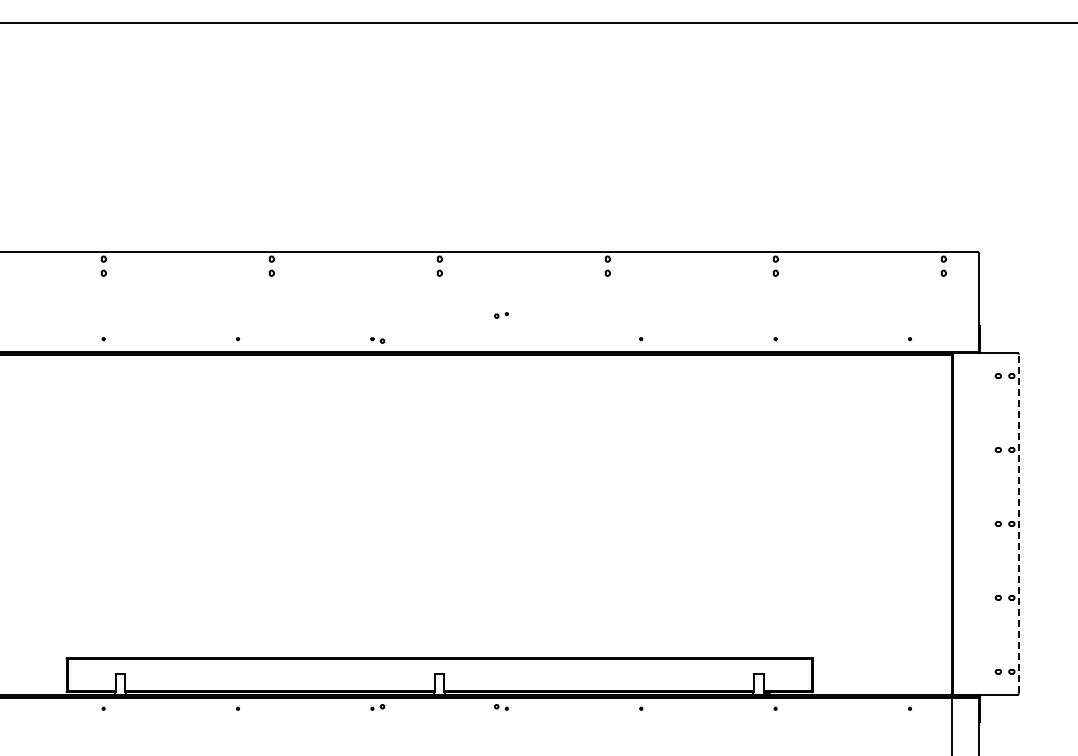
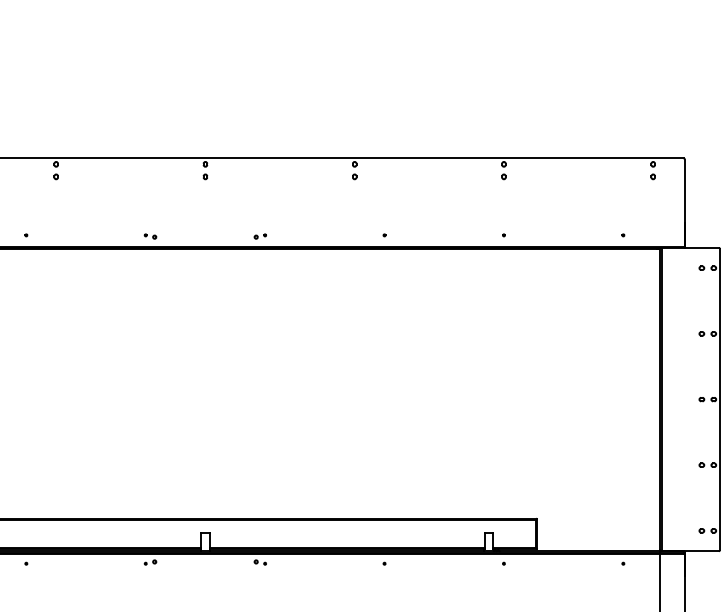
part: (501, 315) -> (260, 236), moved
line: (1018, 523) -> (719, 399), dashed -> solid

